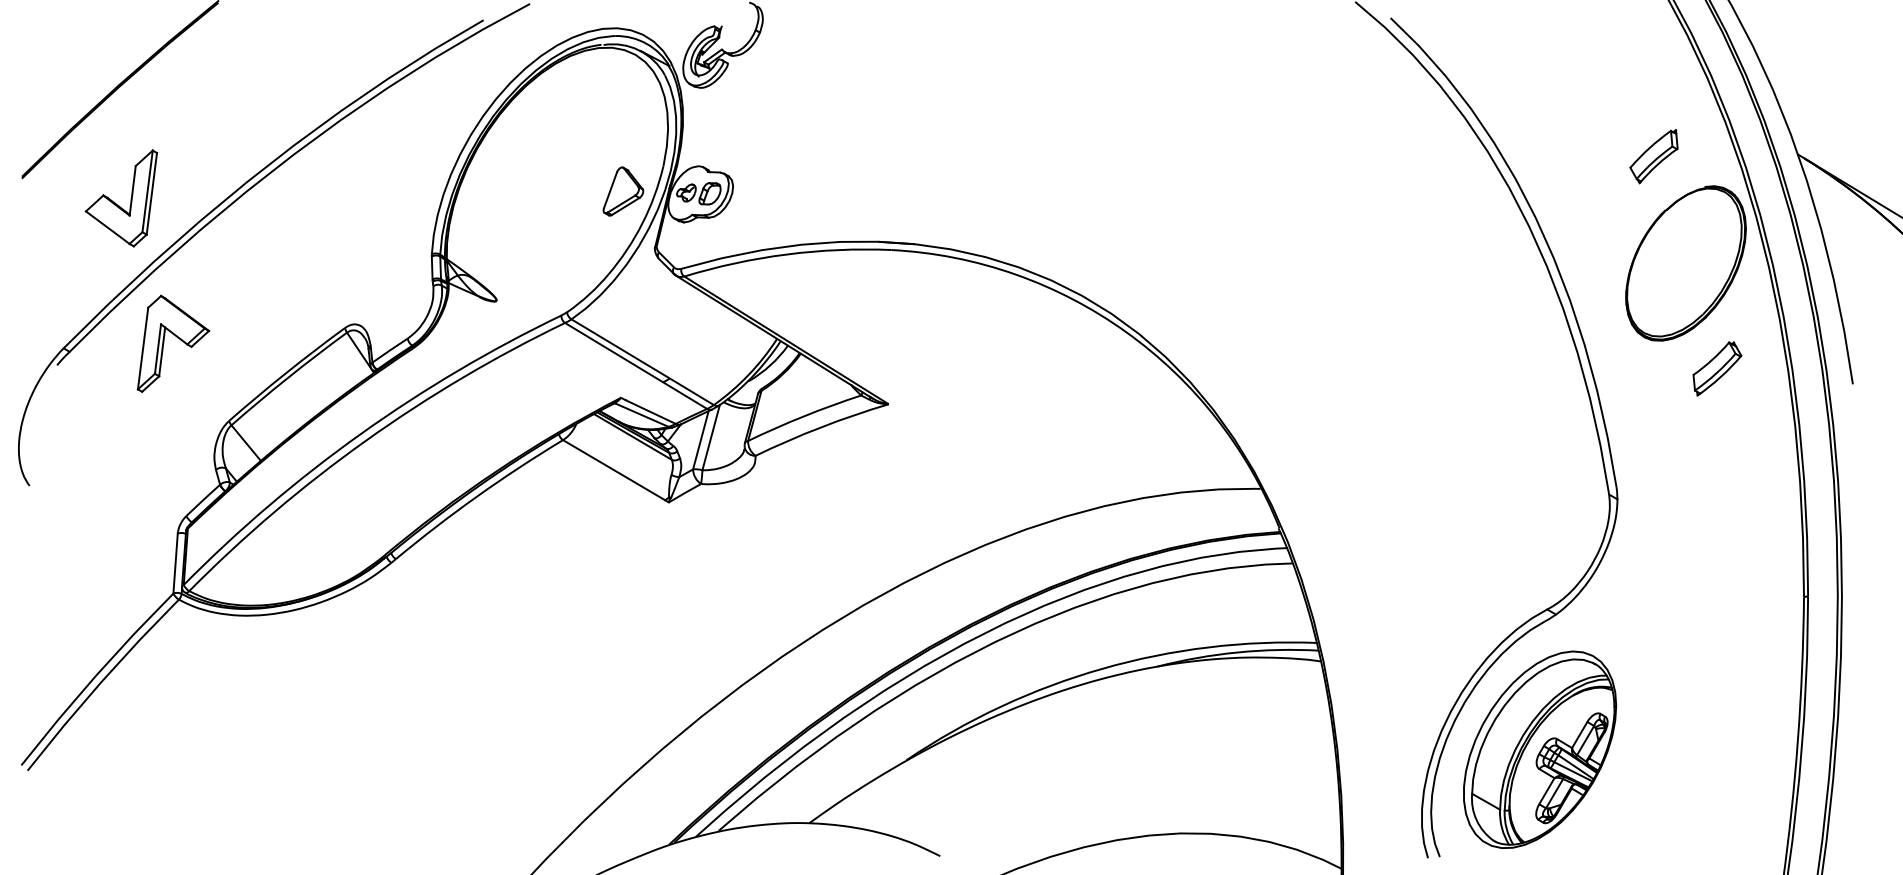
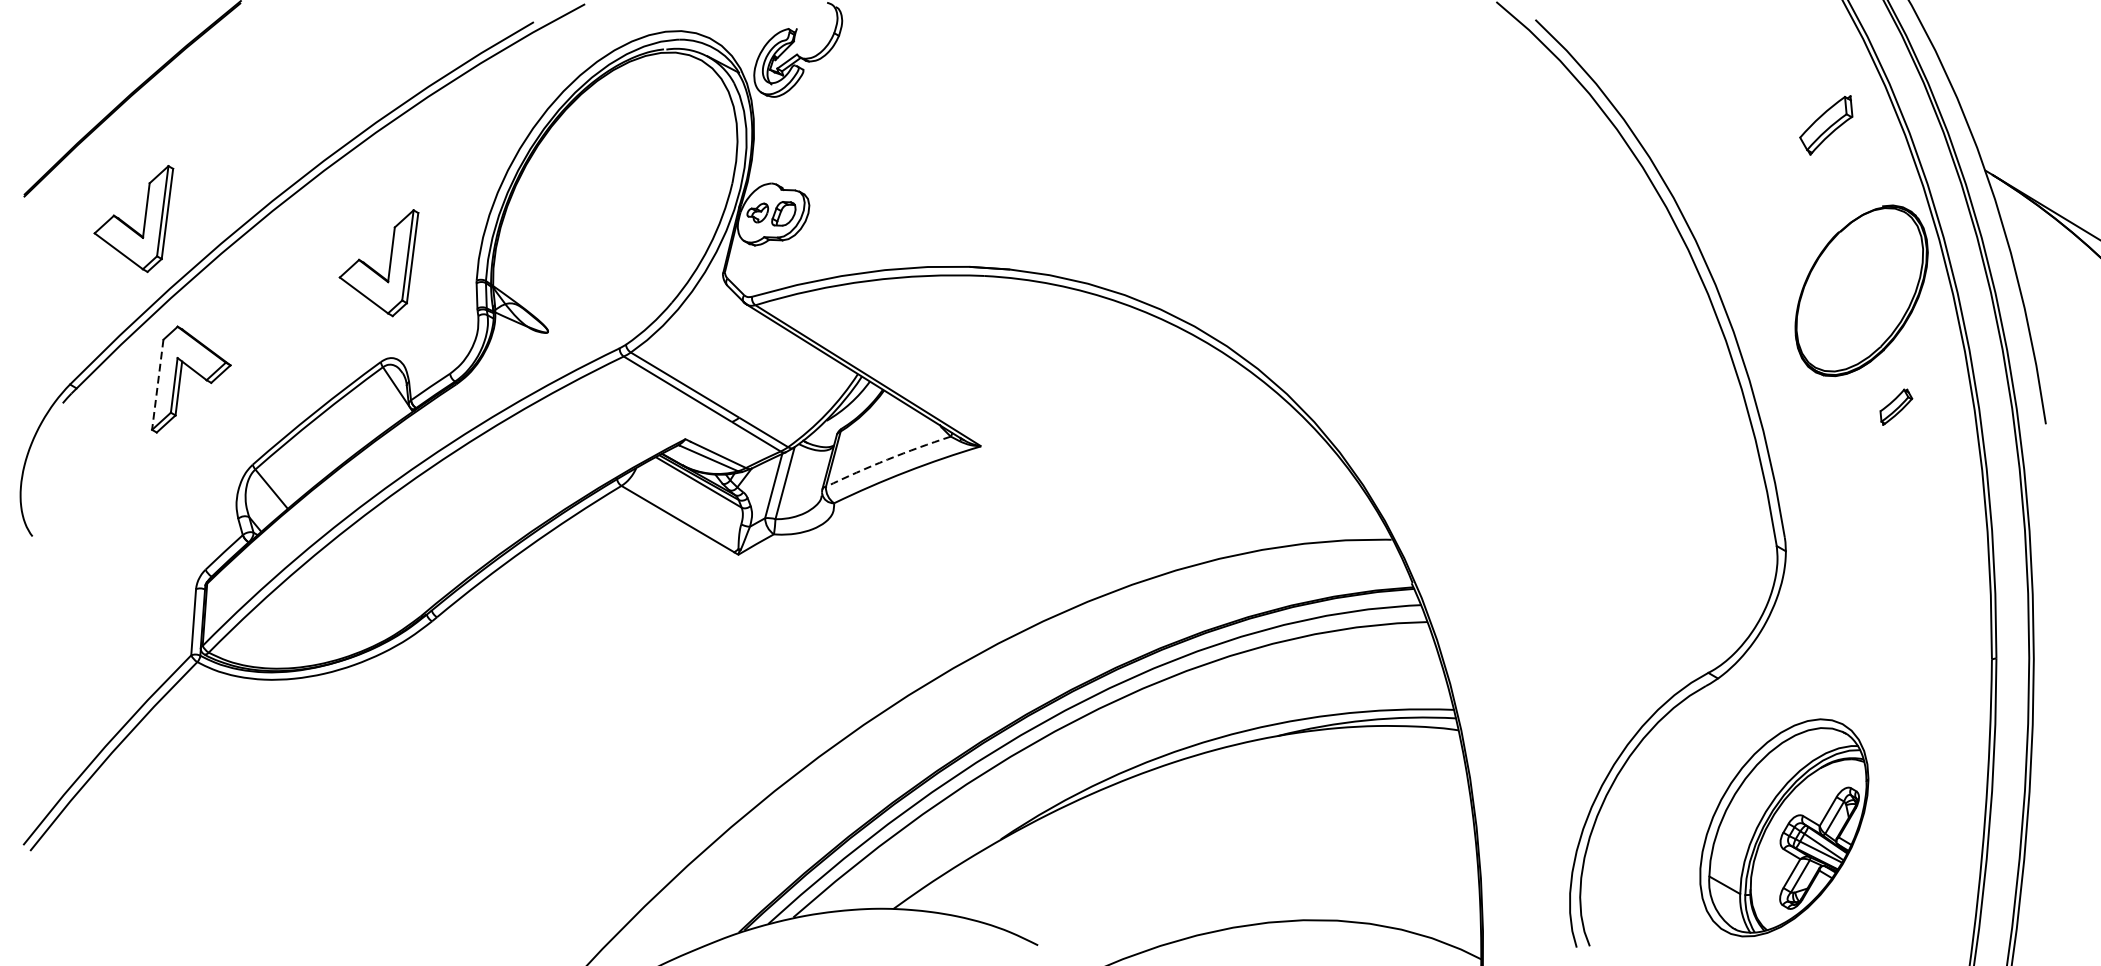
part: (1653, 156) -> (1825, 125), moved
part: (623, 191) -> (688, 211), removed
part: (338, 243) -> (373, 268), added
line: (143, 349) -> (158, 385), solid -> dashed
part: (1717, 368) -> (1896, 406), size x0.6
arc: (803, 416) -> (887, 459), solid -> dashed
part: (1540, 749) -> (1784, 827), moved

